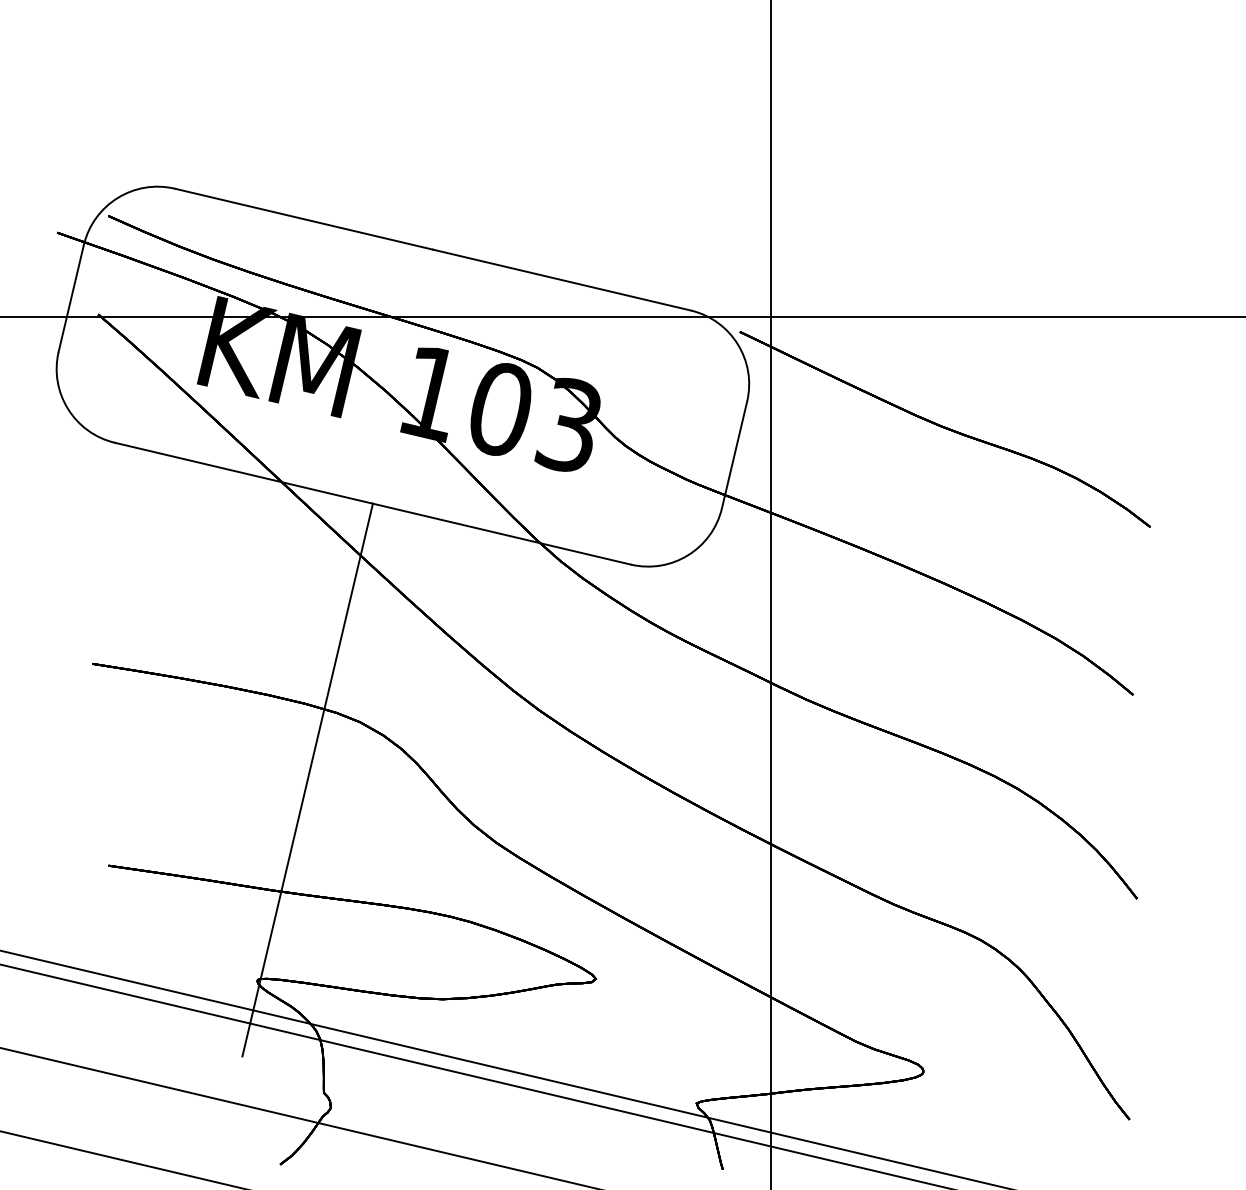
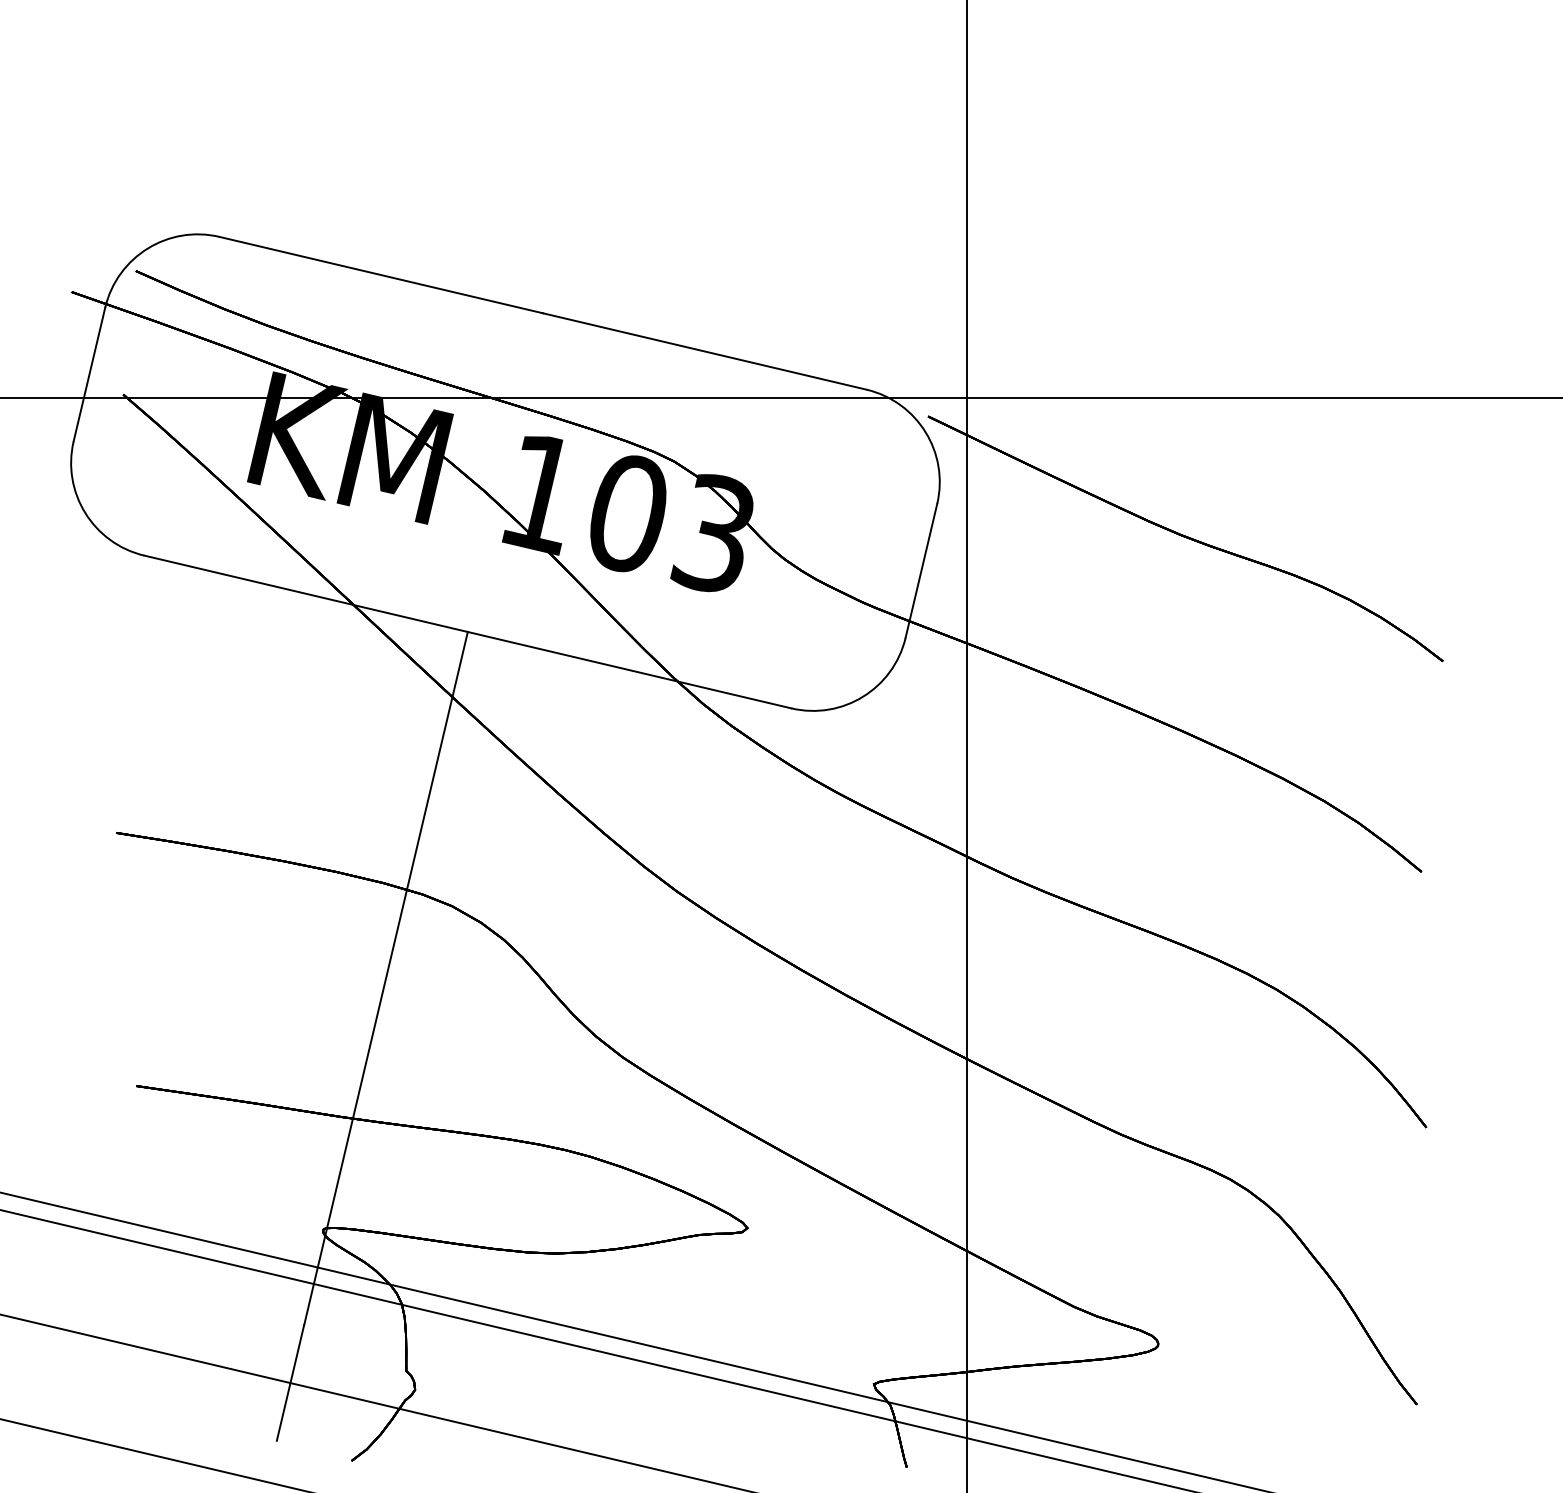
line: (231, 1102) -> (290, 1383), added

